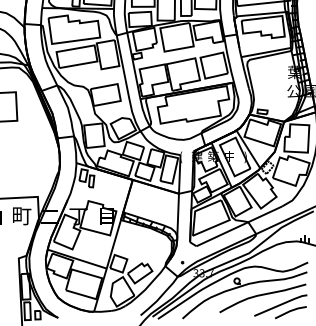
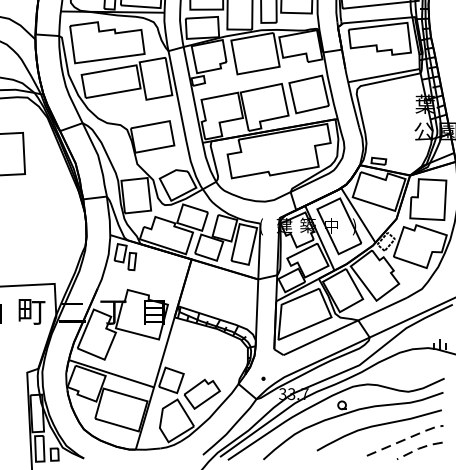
line: (282, 304) -> (407, 439), solid -> dashed
line: (290, 310) -> (419, 447), solid -> dashed

